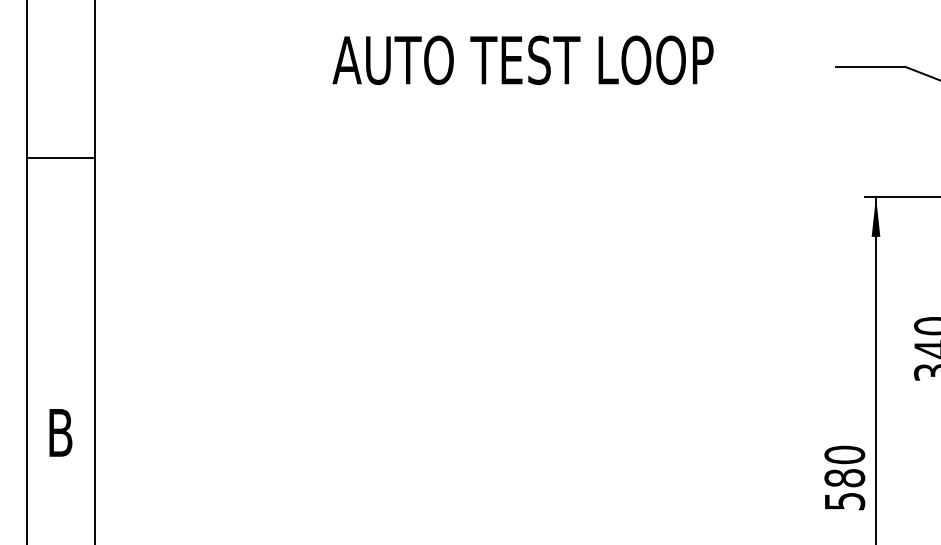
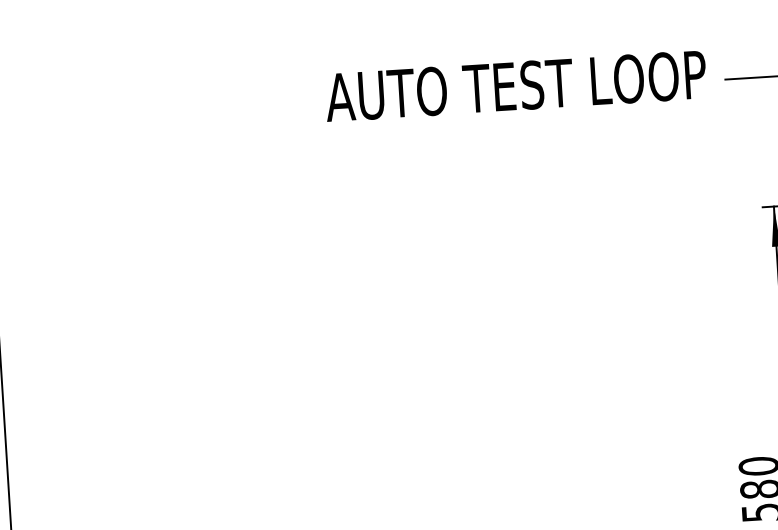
text: (522, 59) -> (515, 85), moved

